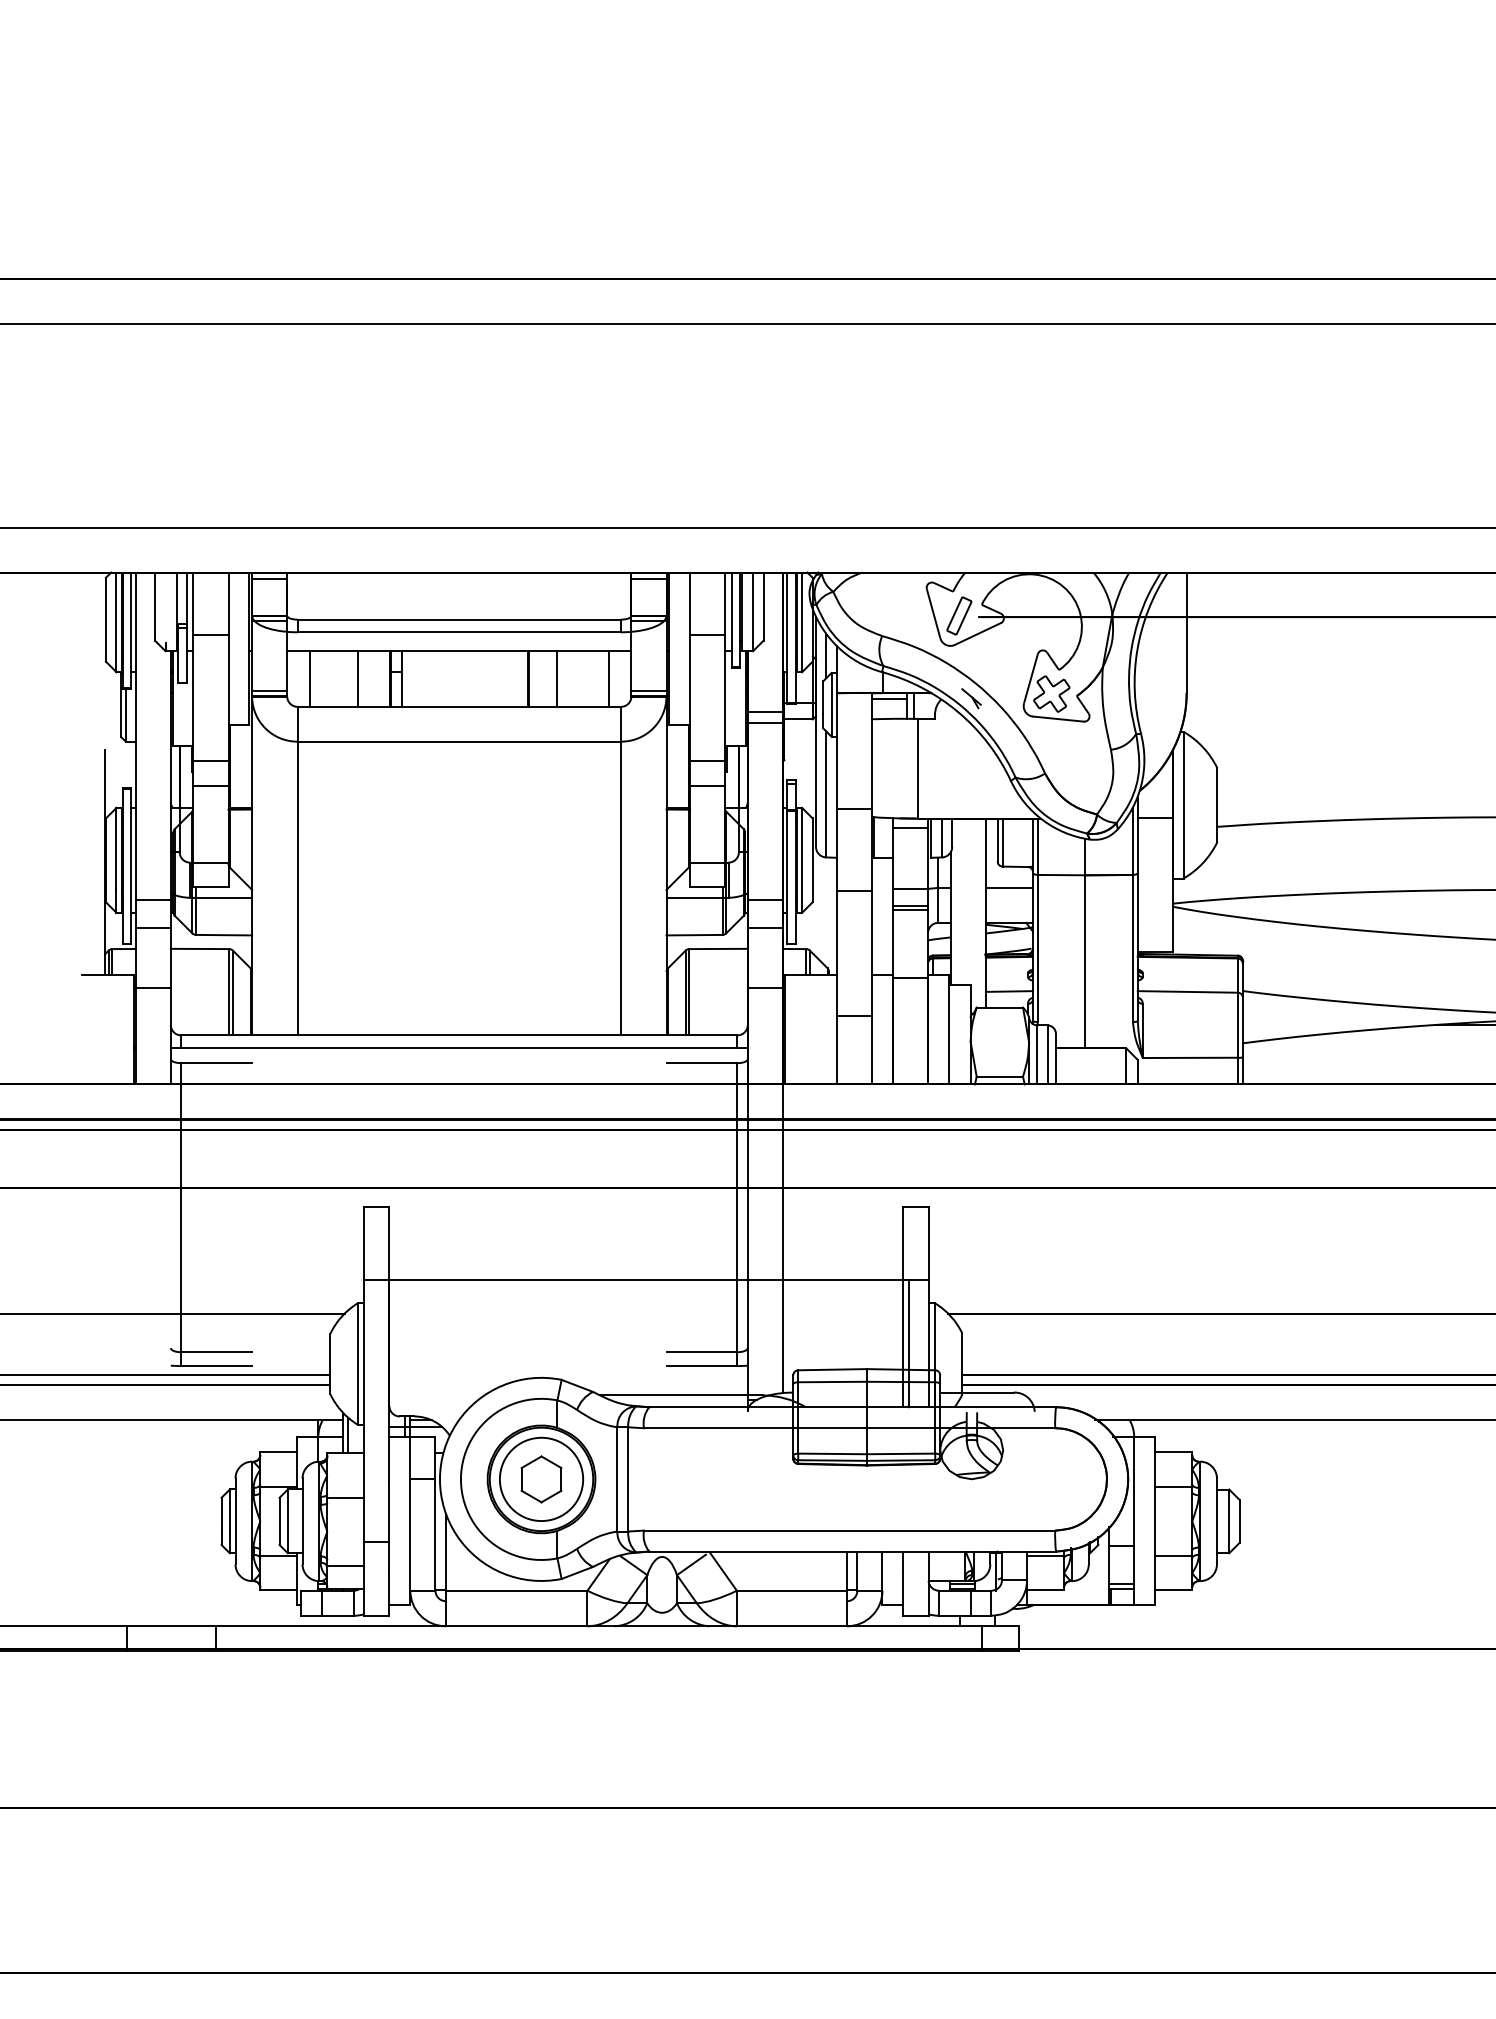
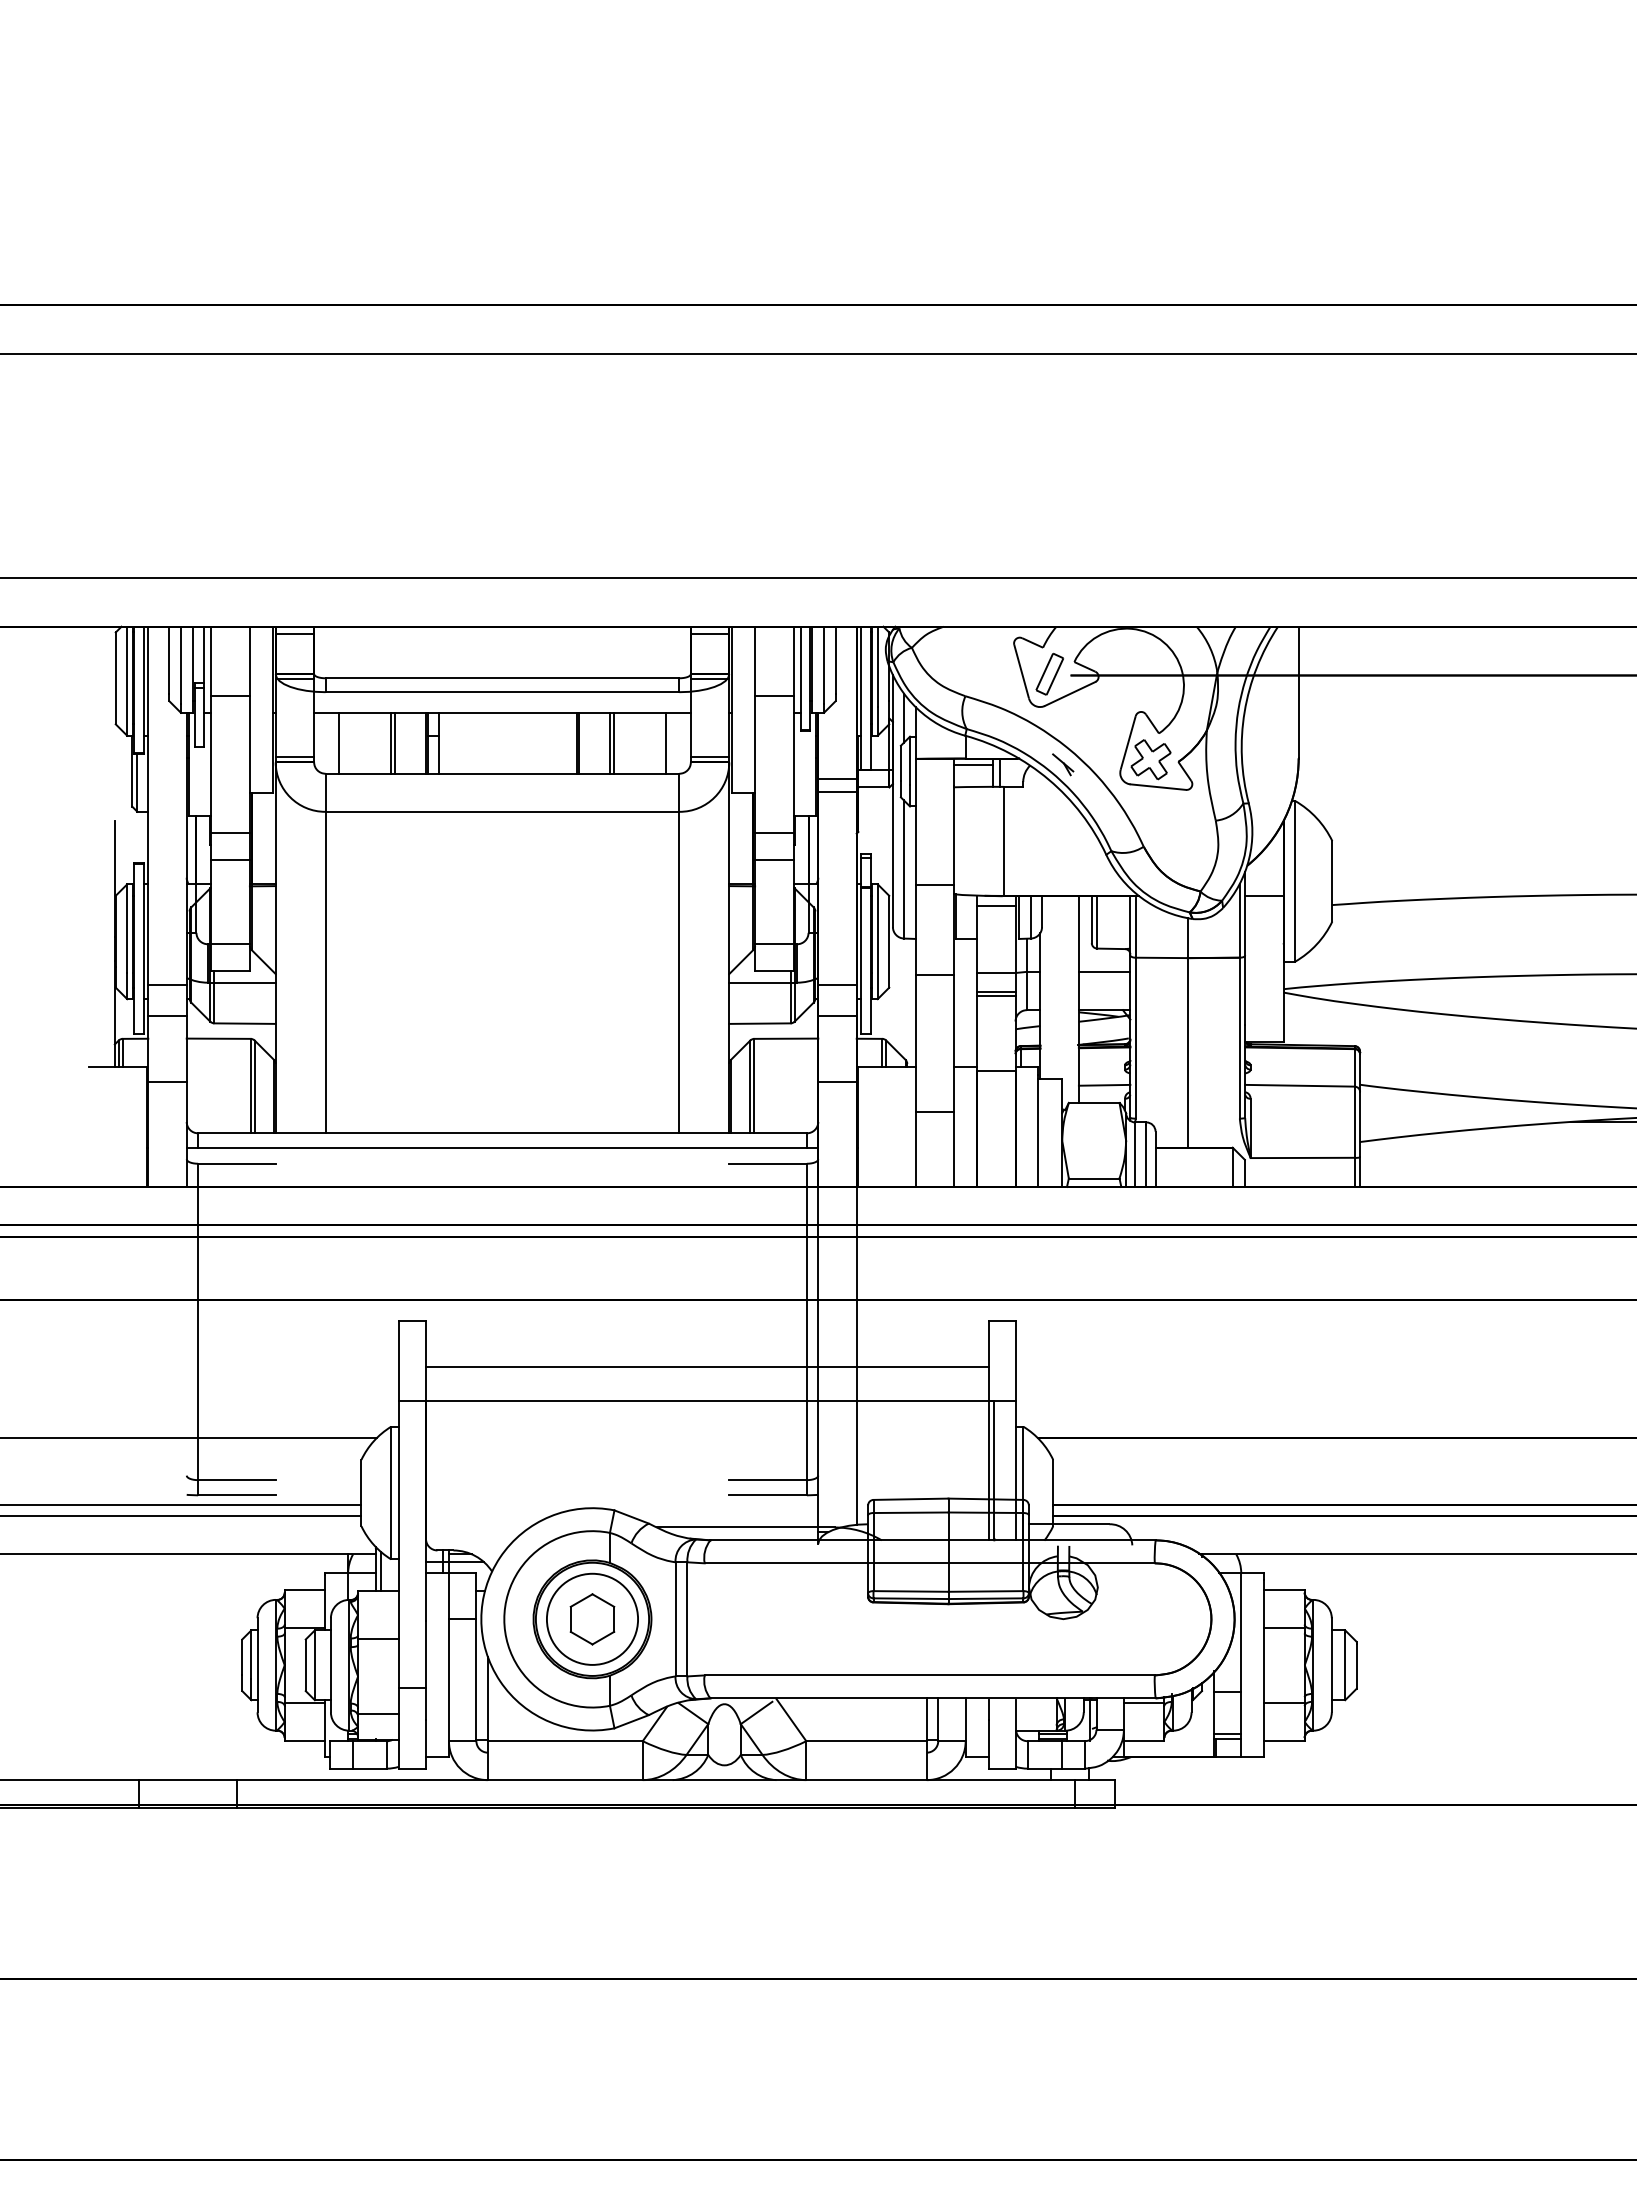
line: (165, 607) -> (180, 665), added
line: (361, 678) -> (395, 742), added
line: (560, 678) -> (613, 742), added
line: (645, 1248) -> (706, 1366), added

